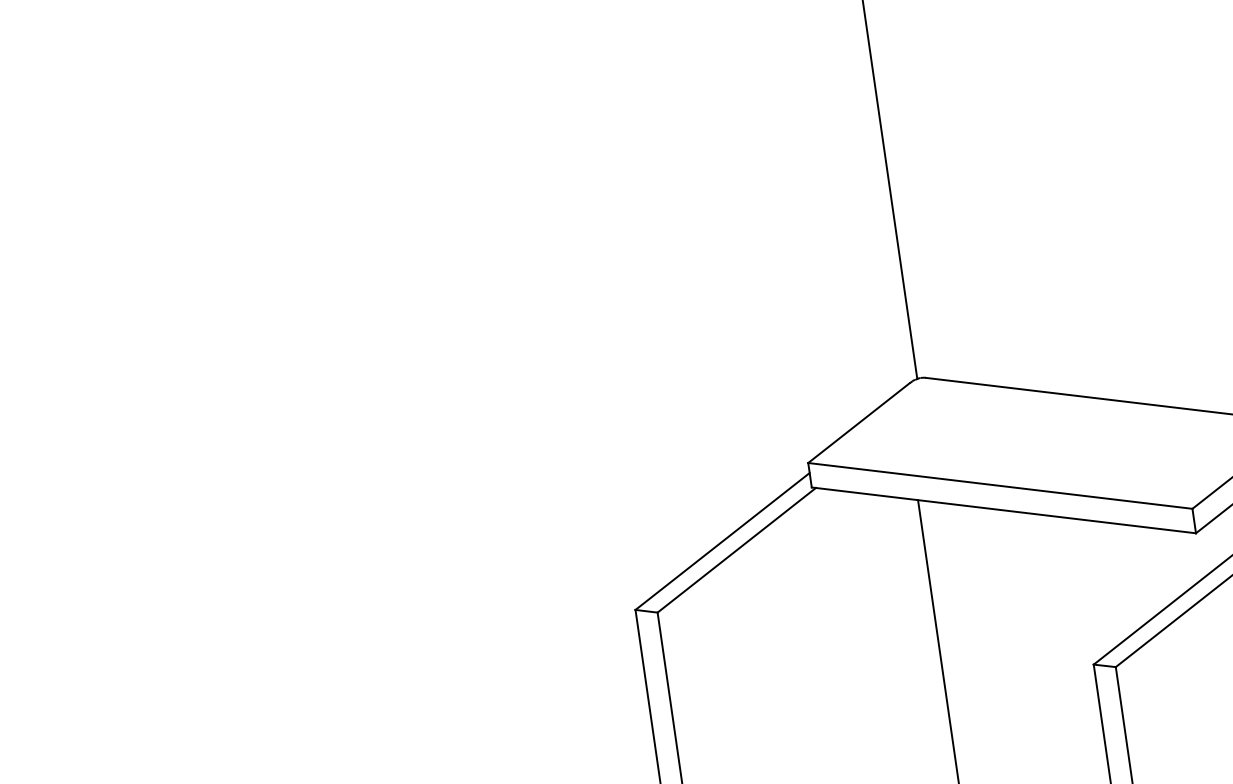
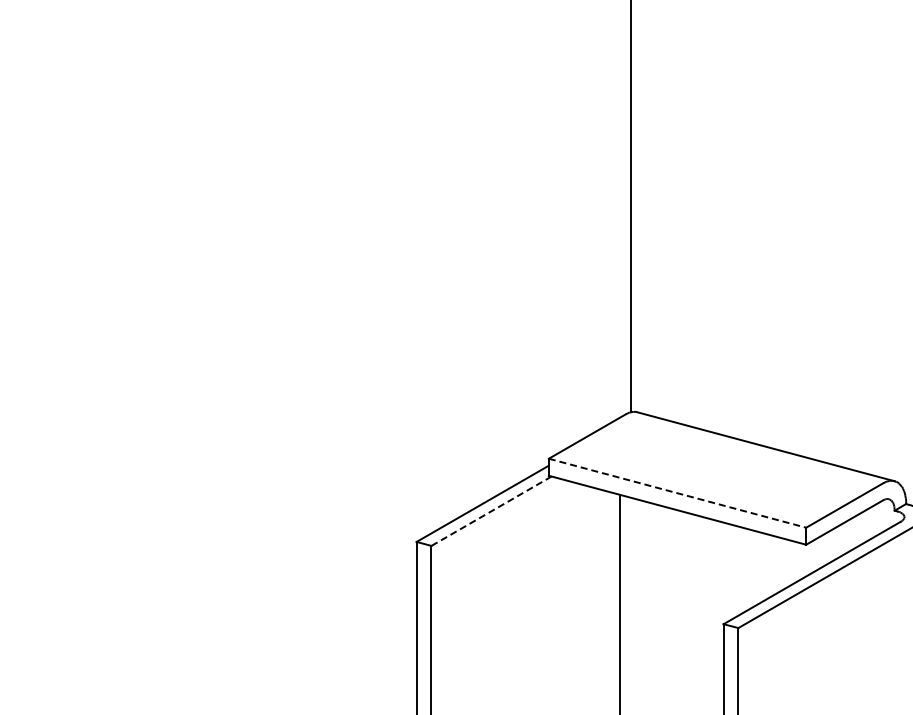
line: (1001, 486) -> (678, 493), solid -> dashed
line: (737, 549) -> (492, 510), solid -> dashed

